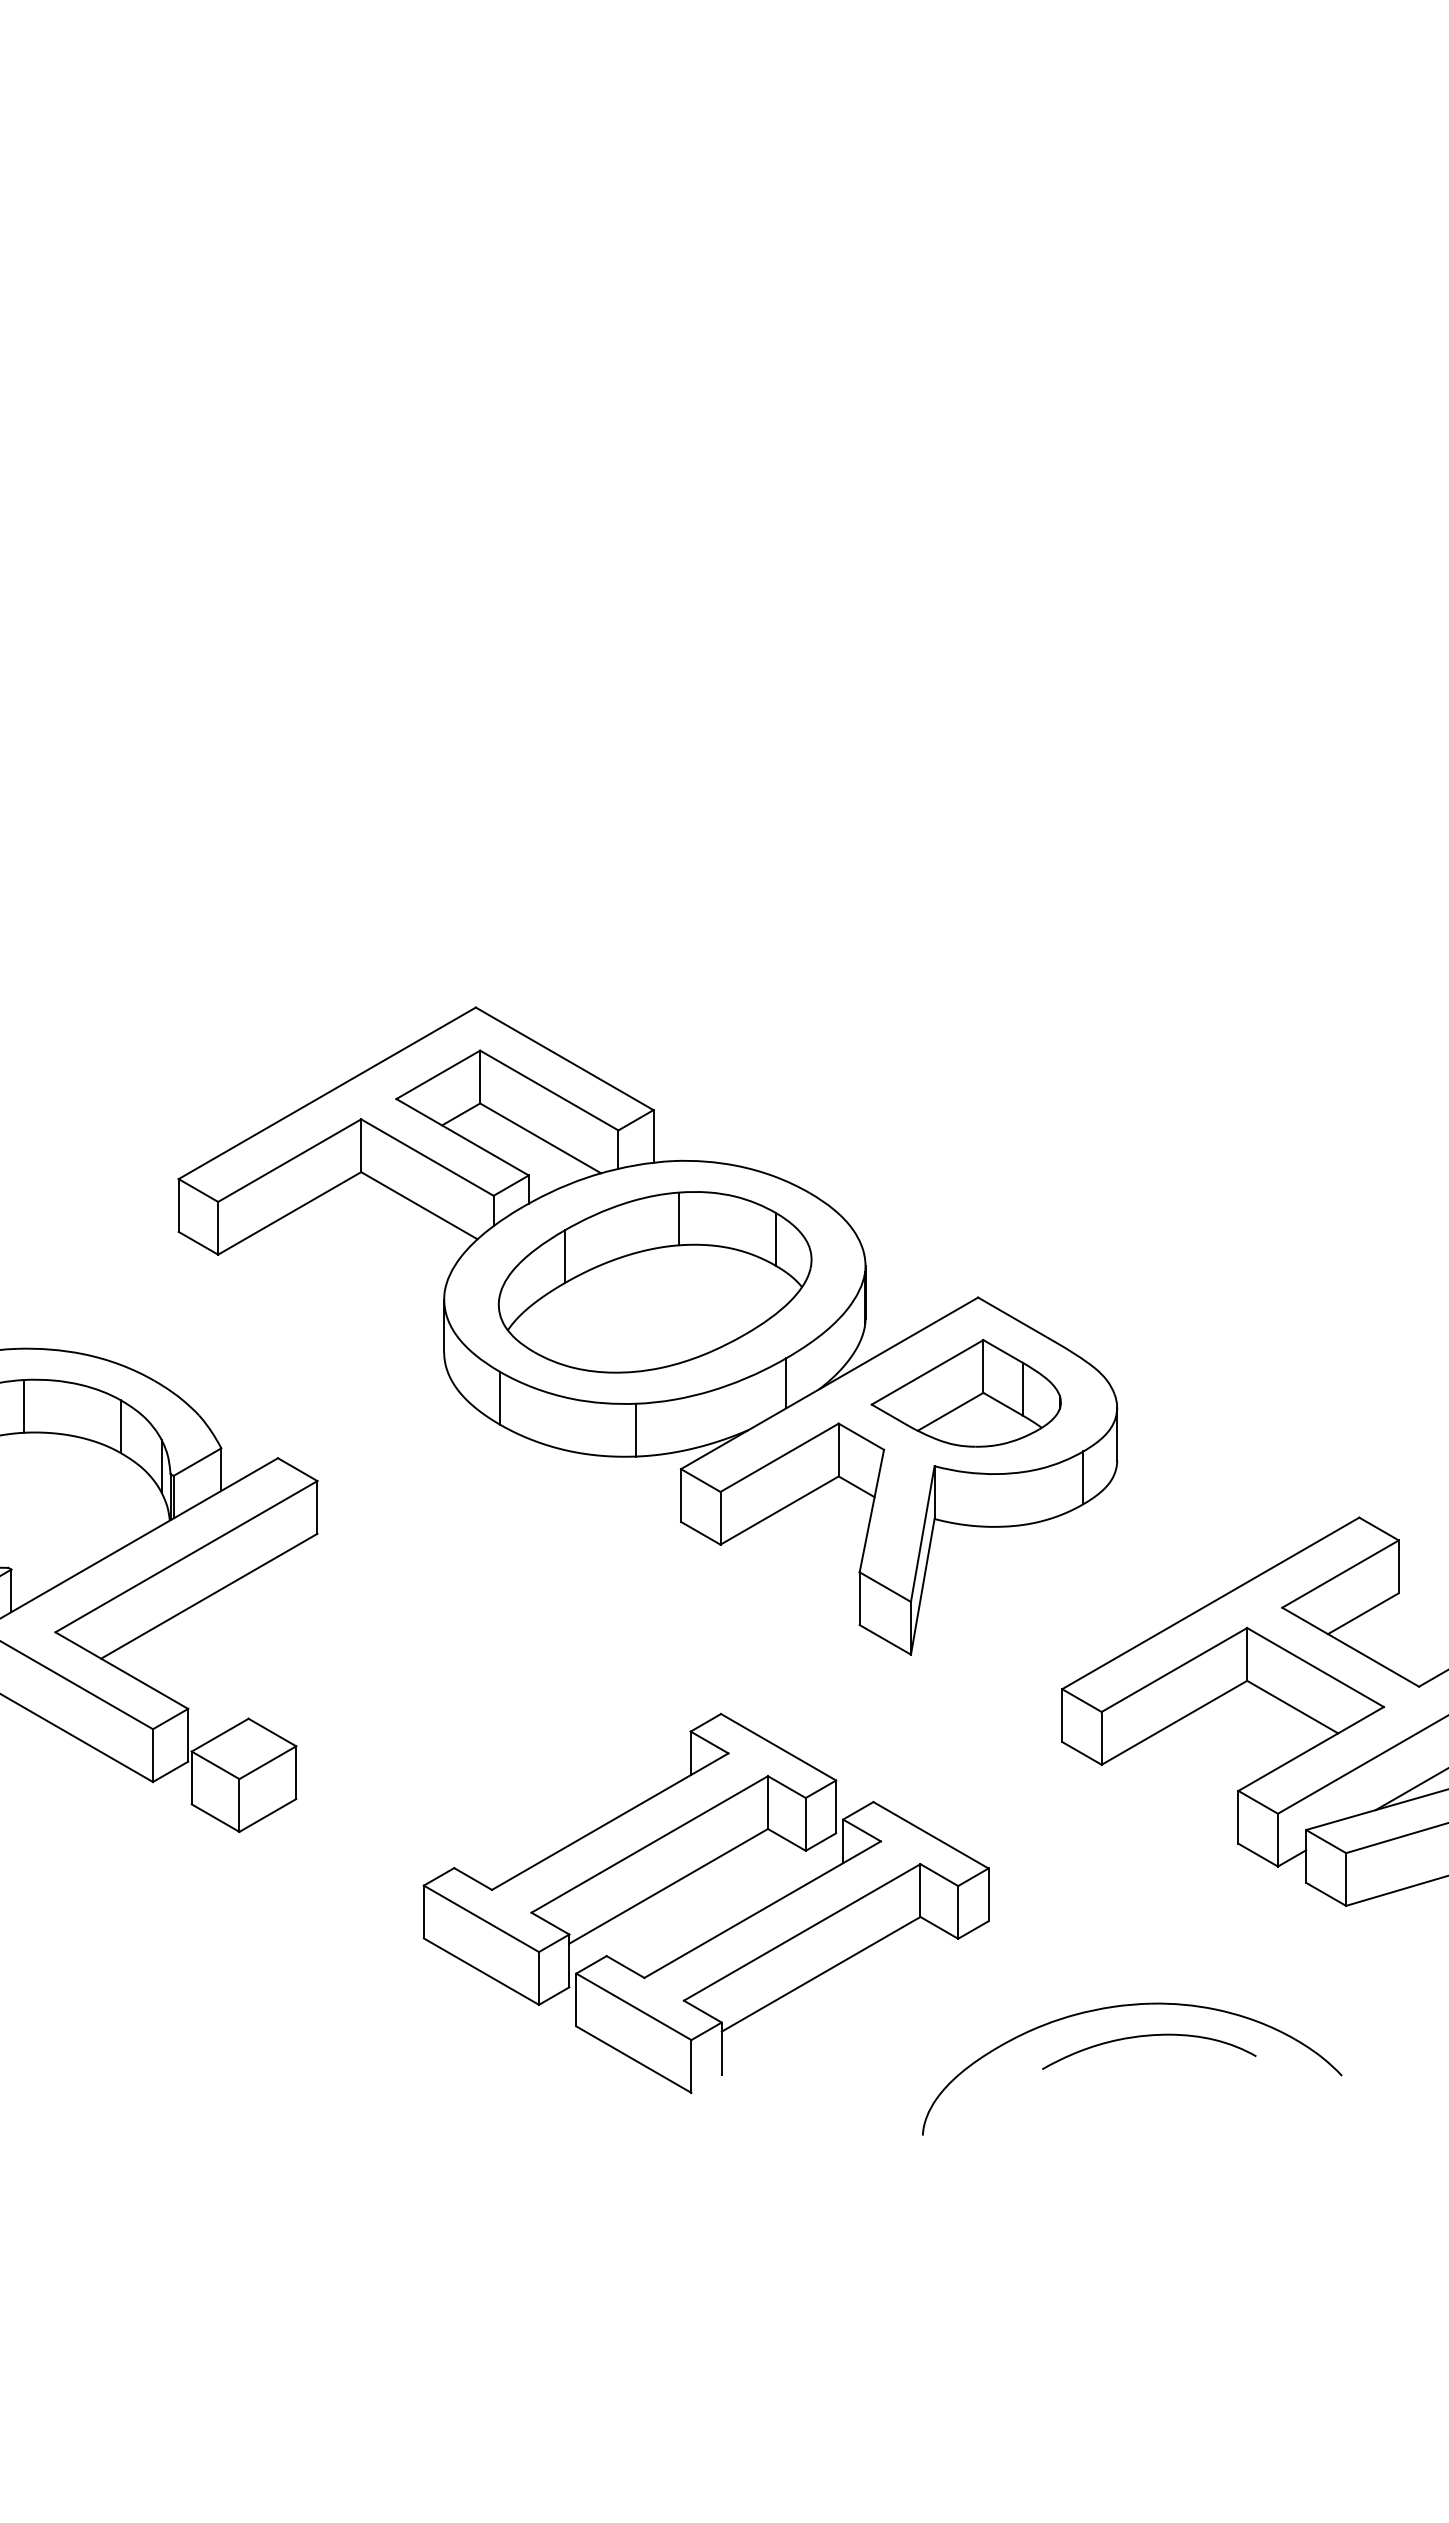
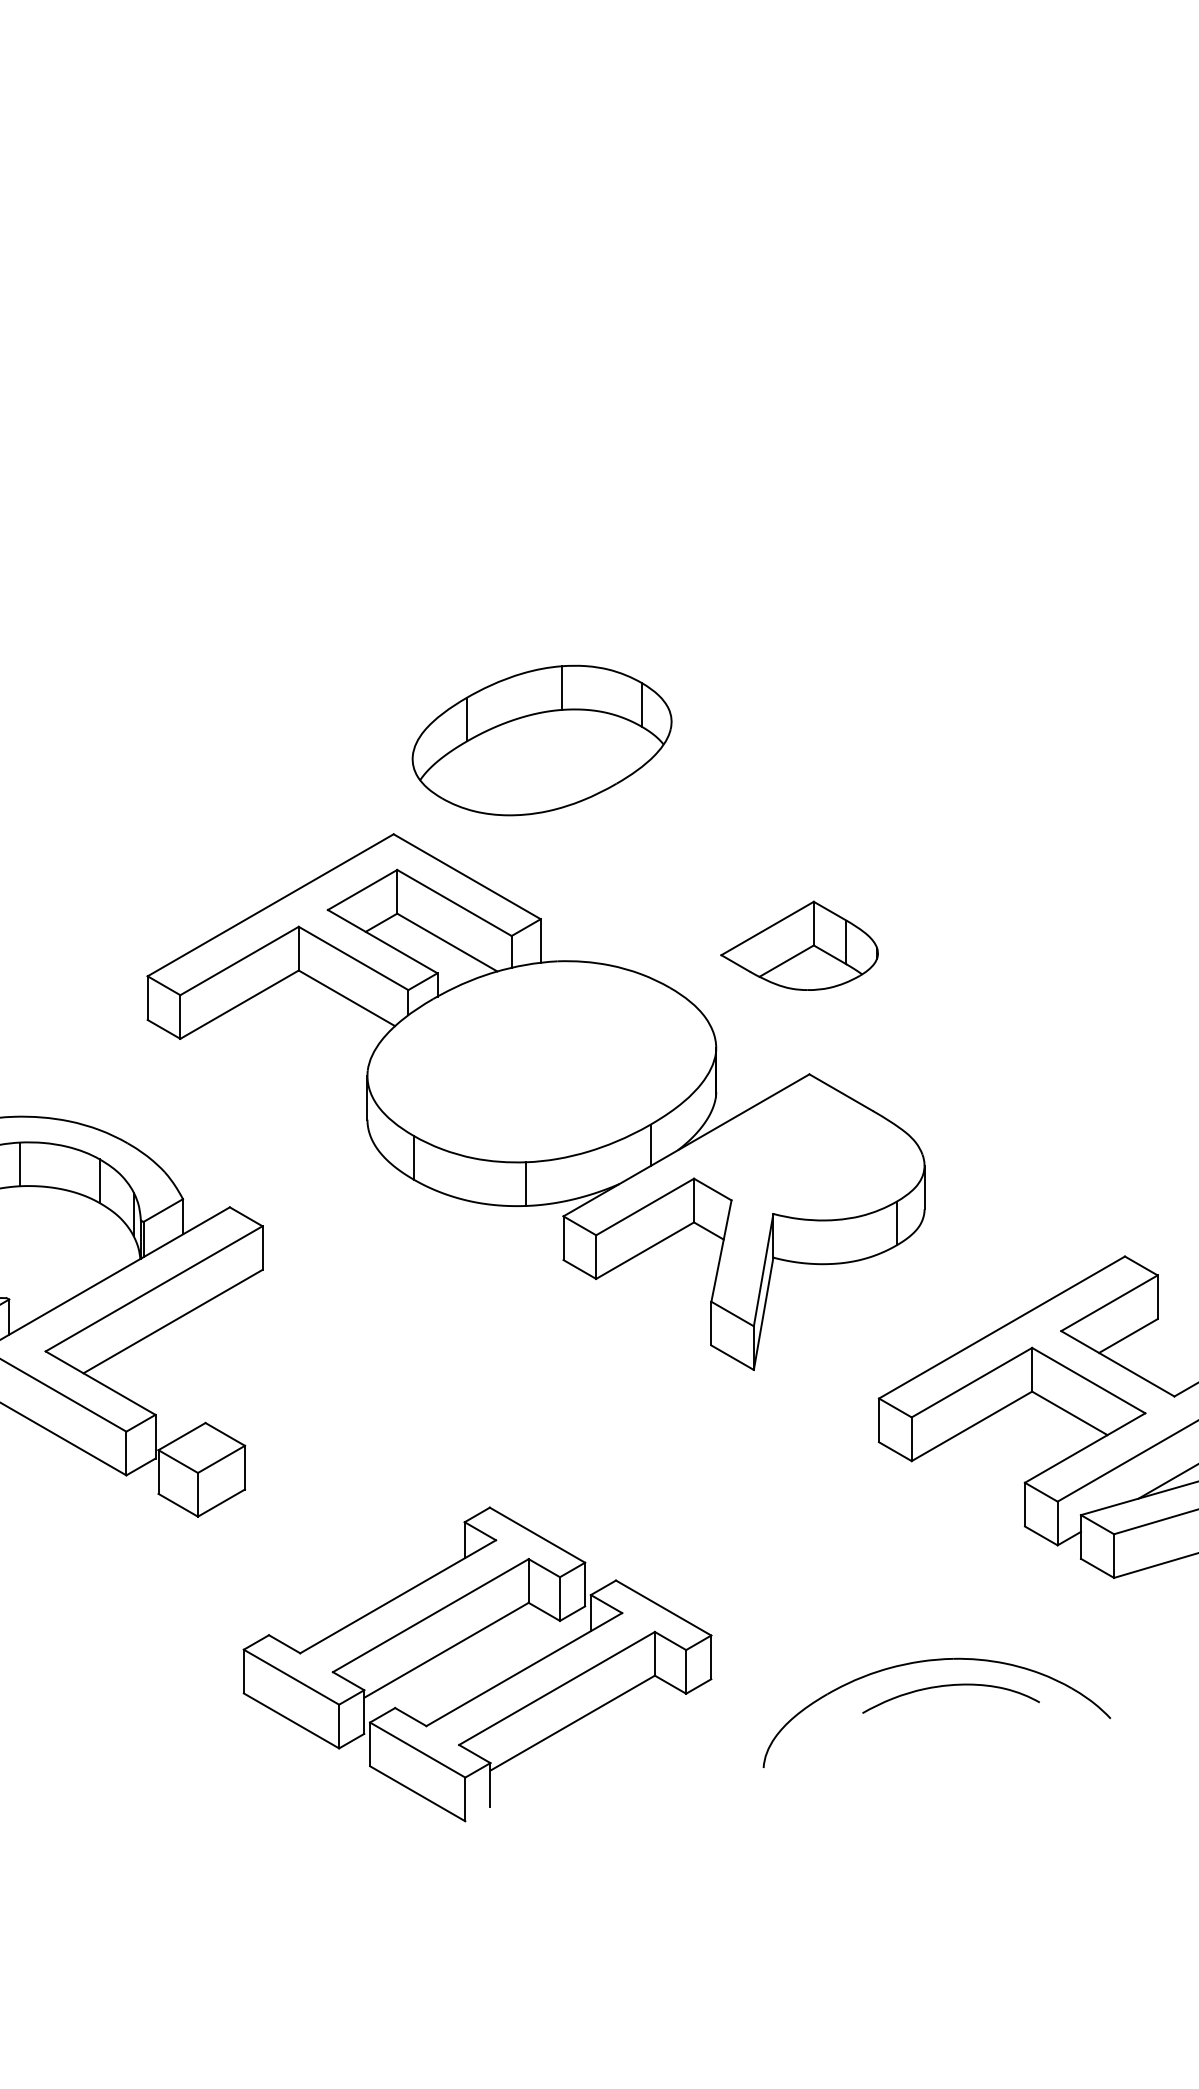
part: (654, 1282) -> (541, 740), moved
part: (965, 1393) -> (798, 945), moved
part: (691, 1874) -> (465, 1640), moved

